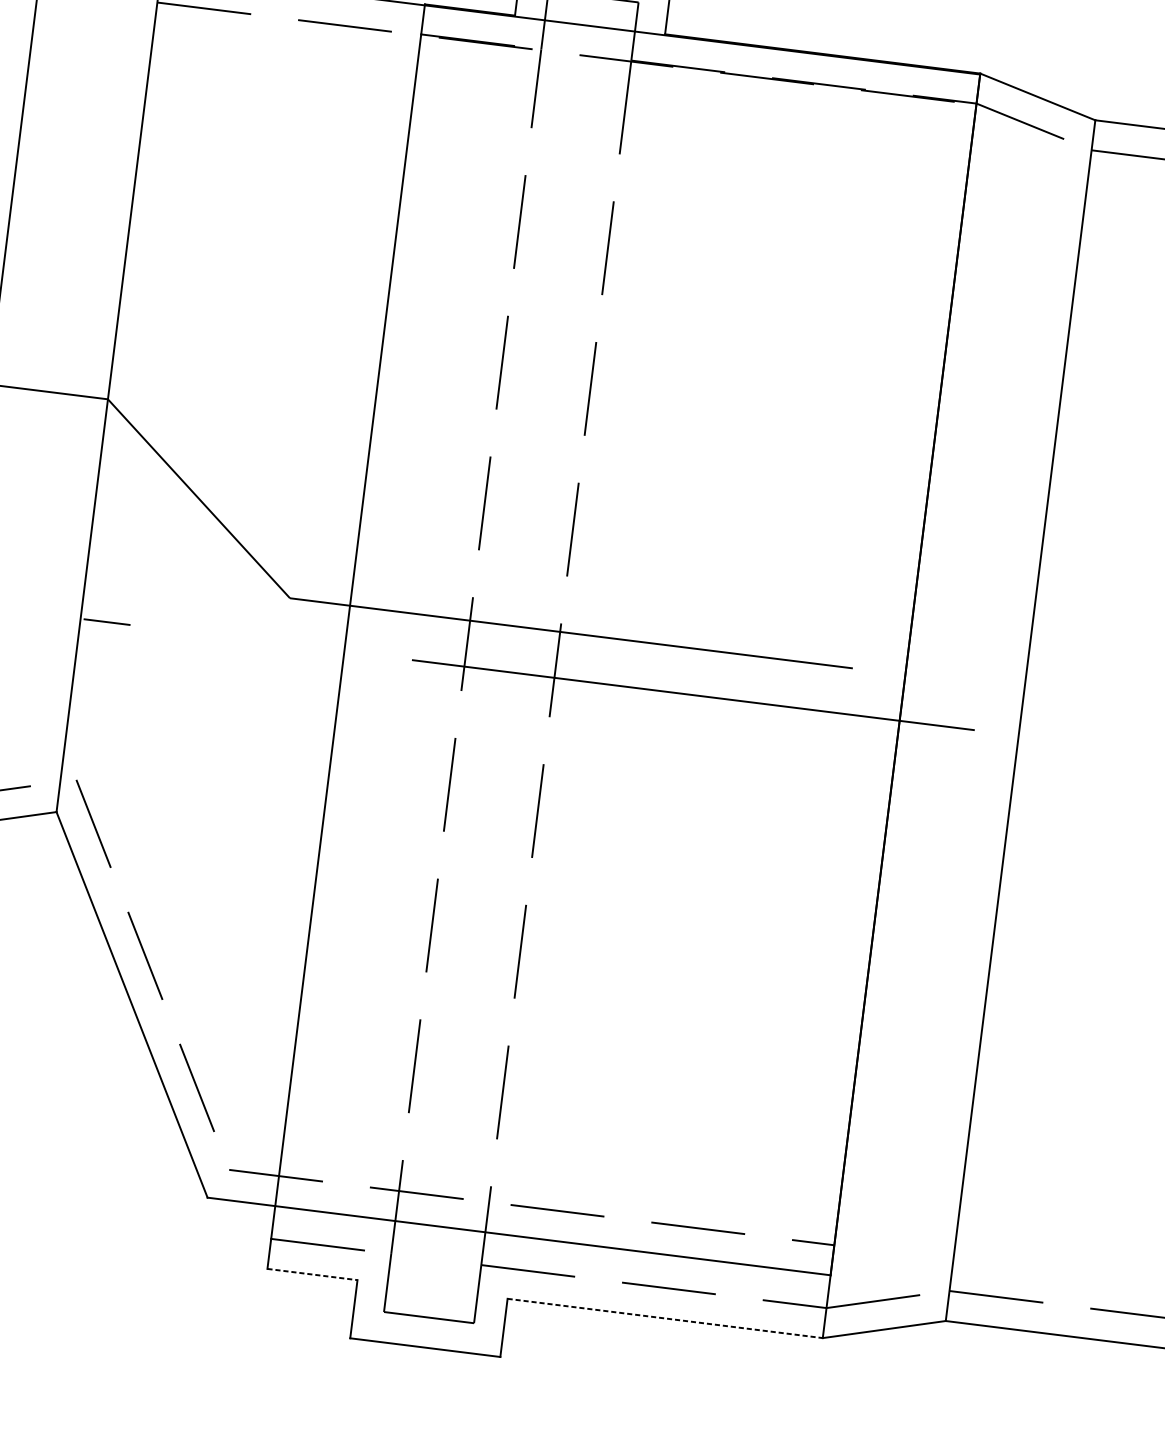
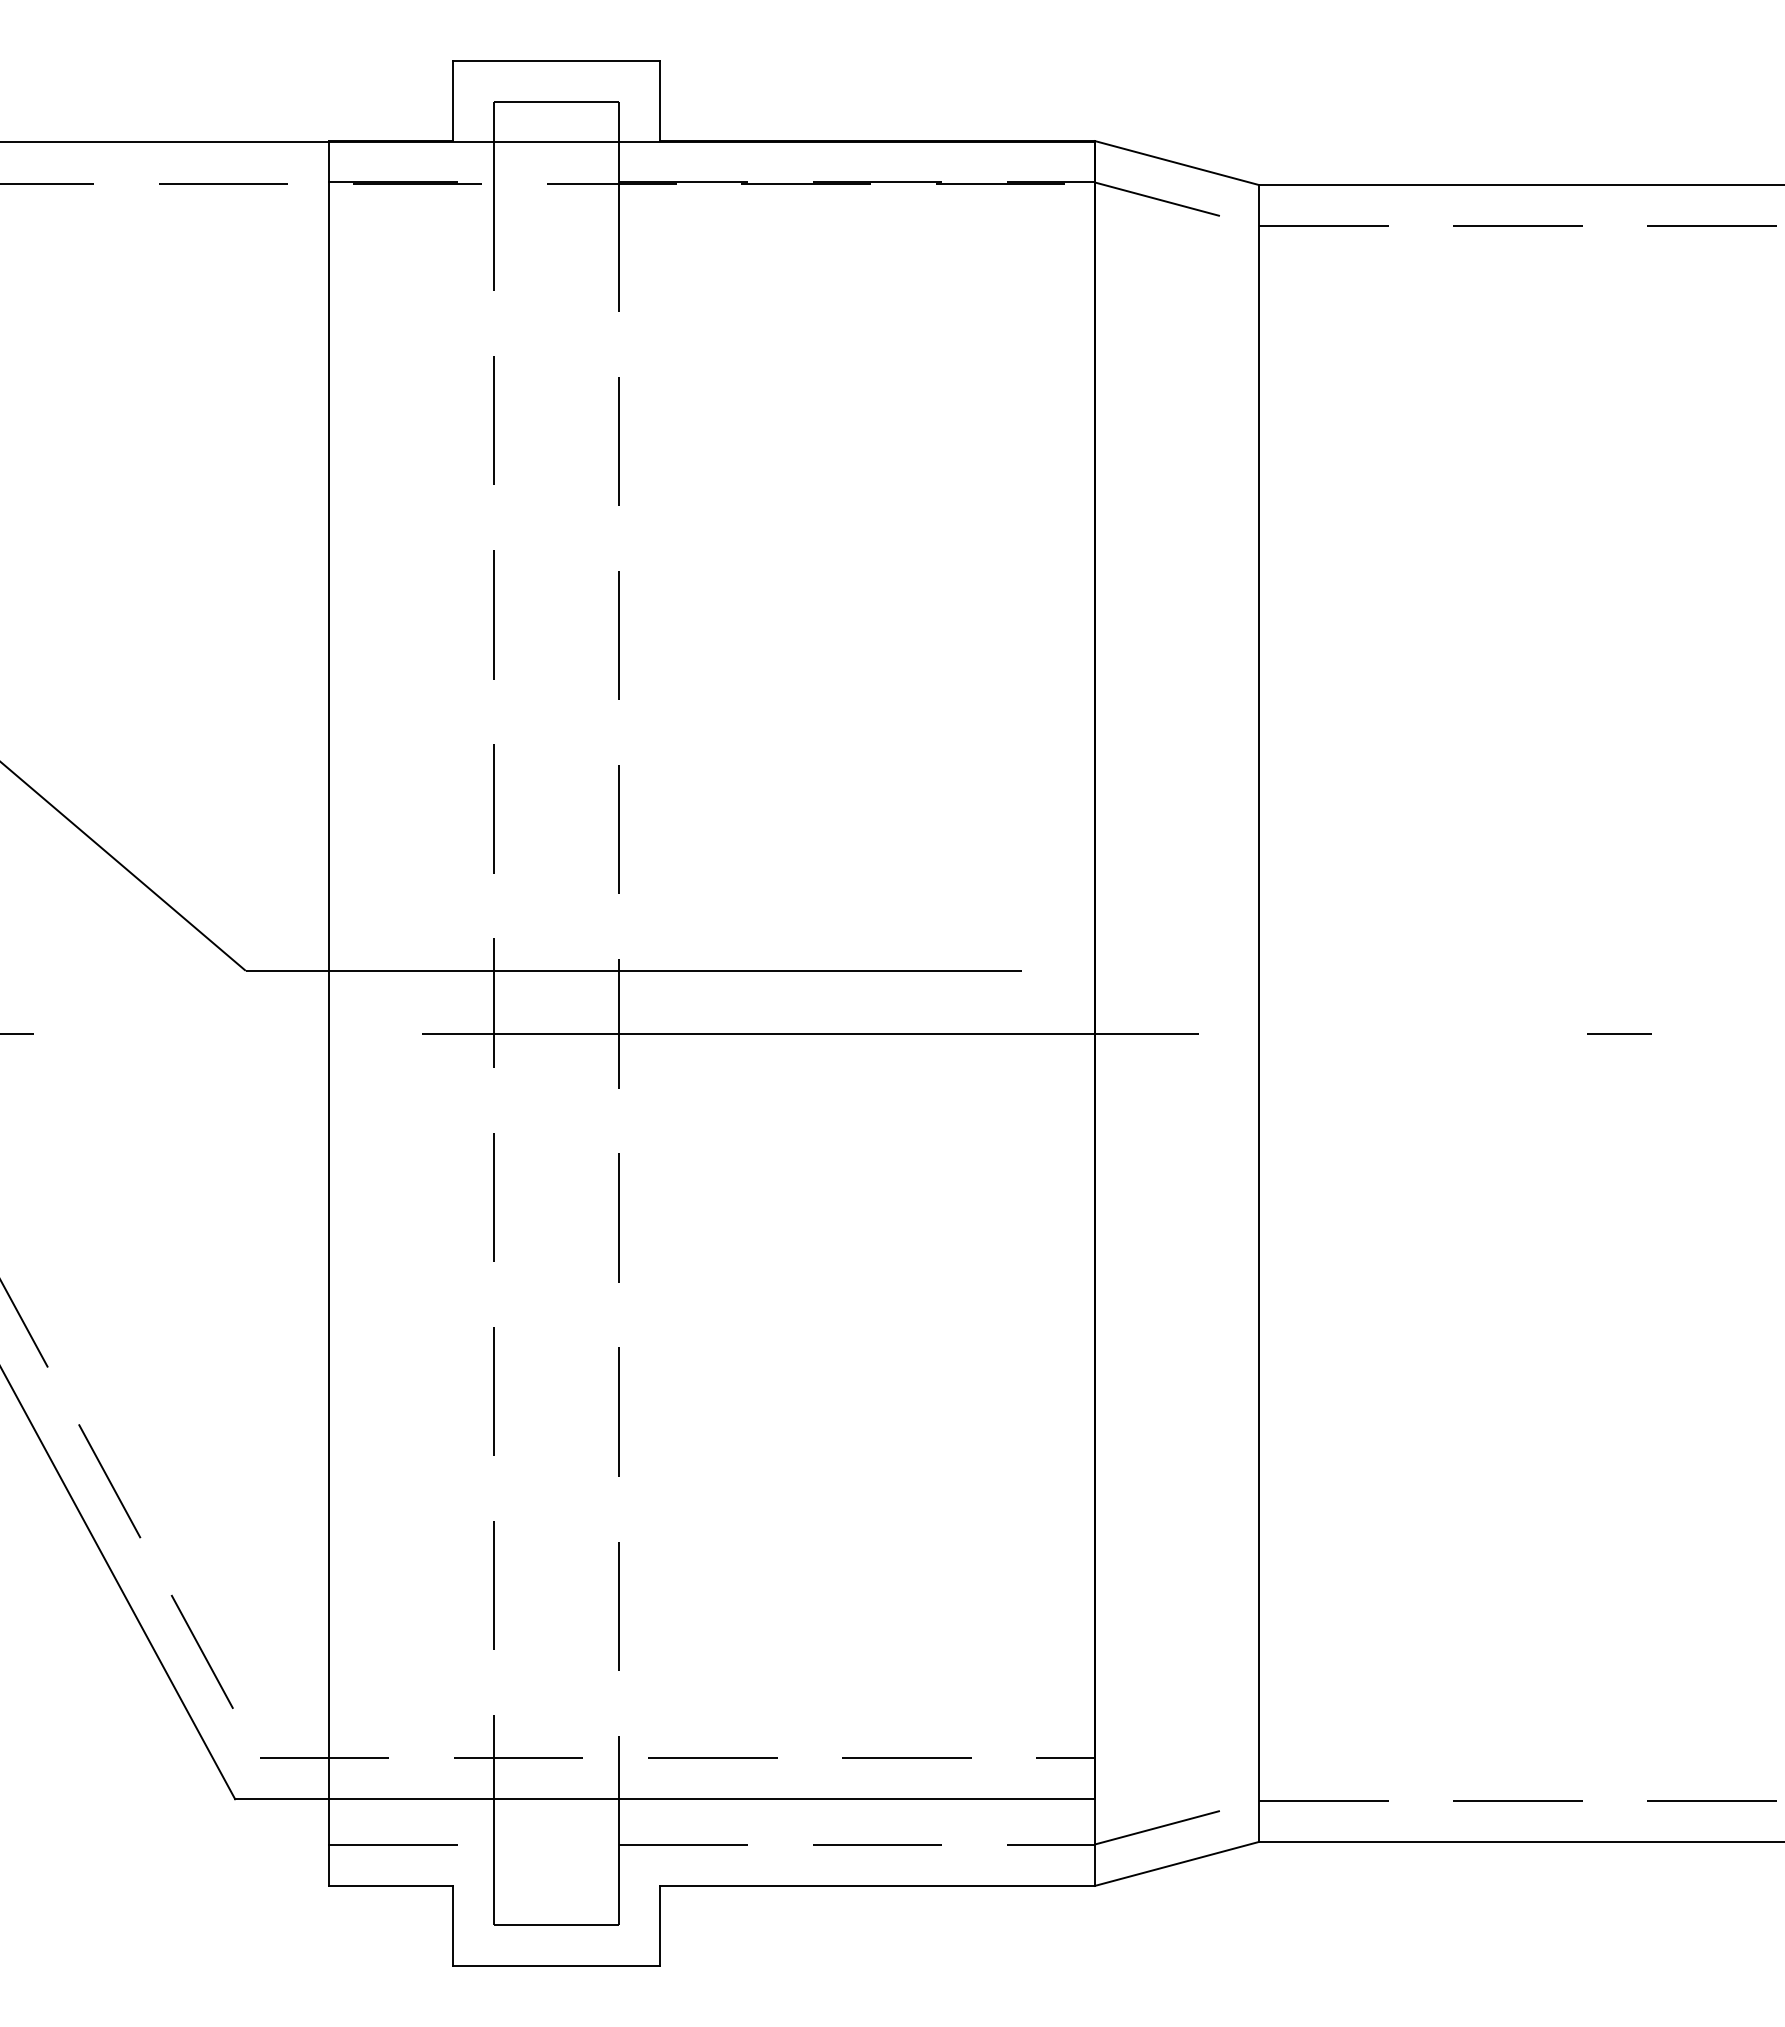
line: (313, 1274) -> (391, 1885), dashed -> solid
line: (665, 1318) -> (877, 1885), dashed -> solid

